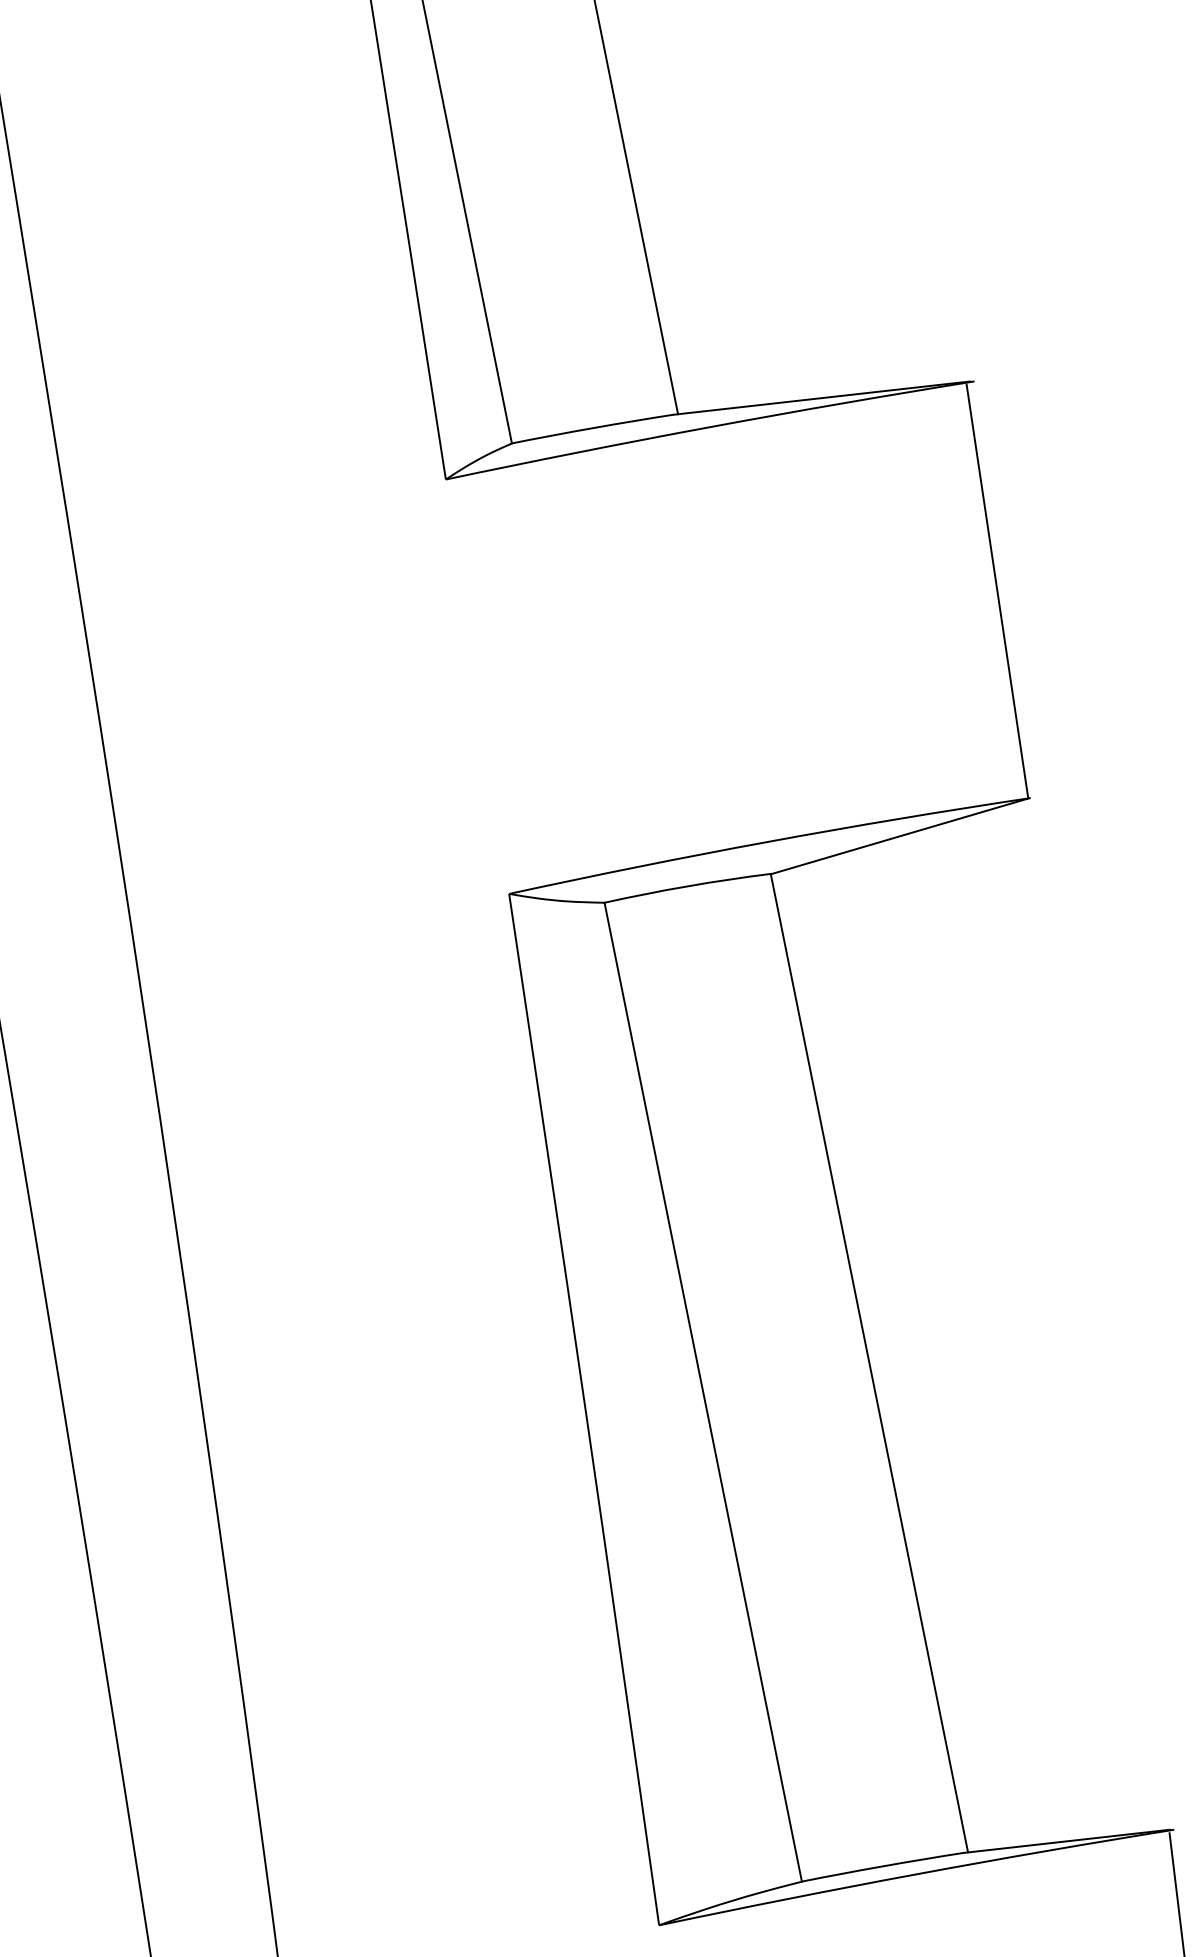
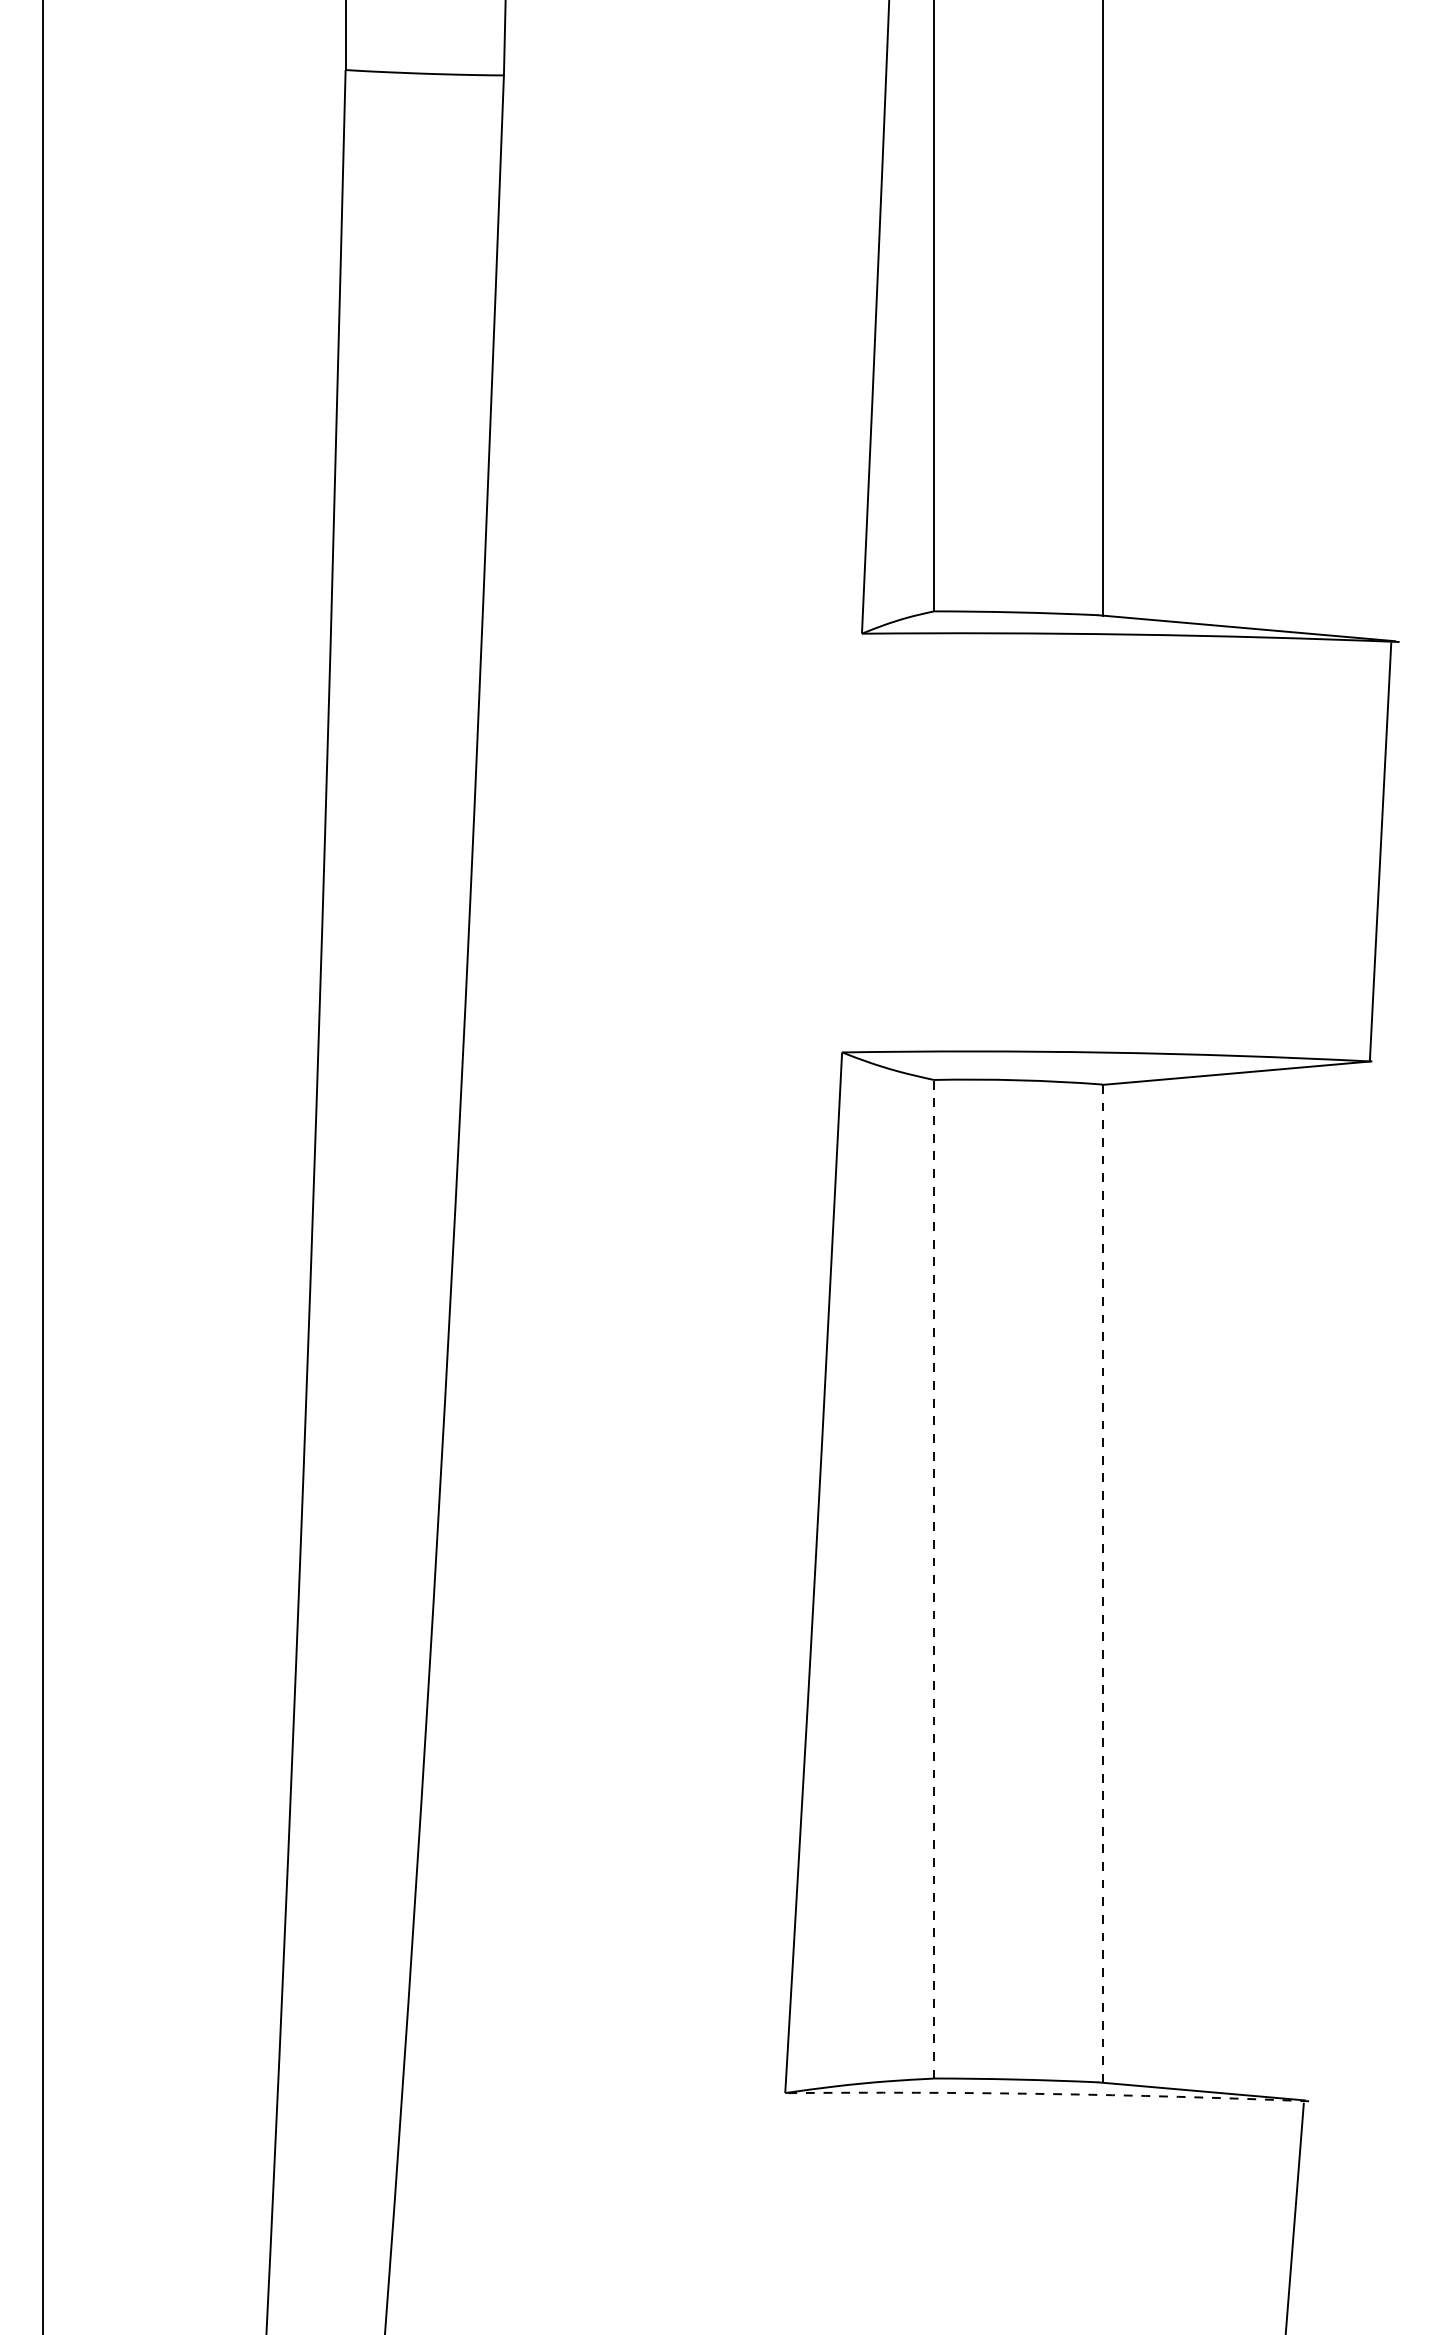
line: (869, 1363) -> (1102, 1583), solid -> dashed
line: (702, 1391) -> (933, 1578), solid -> dashed
arc: (916, 1873) -> (1047, 2093), solid -> dashed

